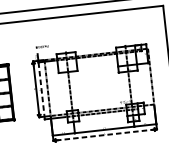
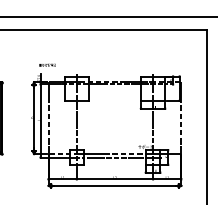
line: (41, 91) -> (40, 121), dashed -> solid
line: (105, 134) -> (115, 185), dashed -> solid

